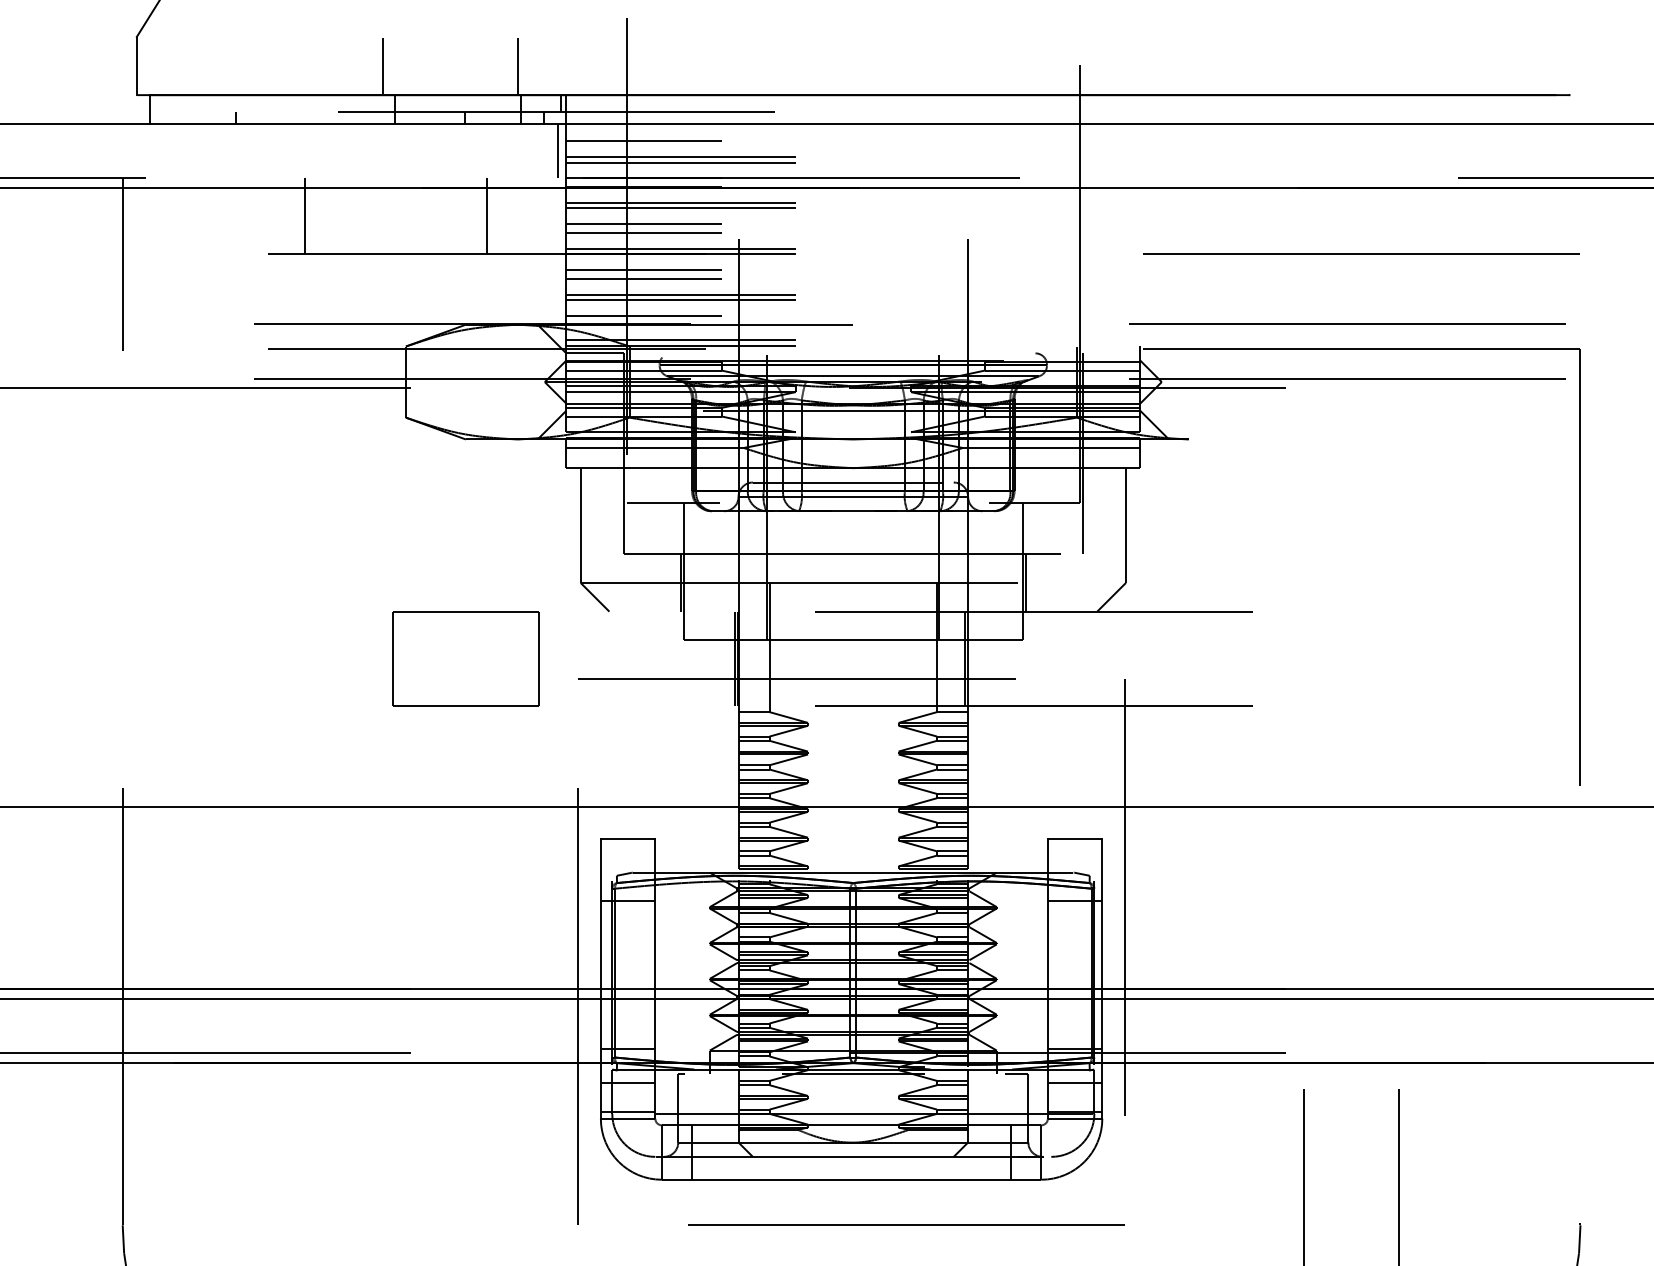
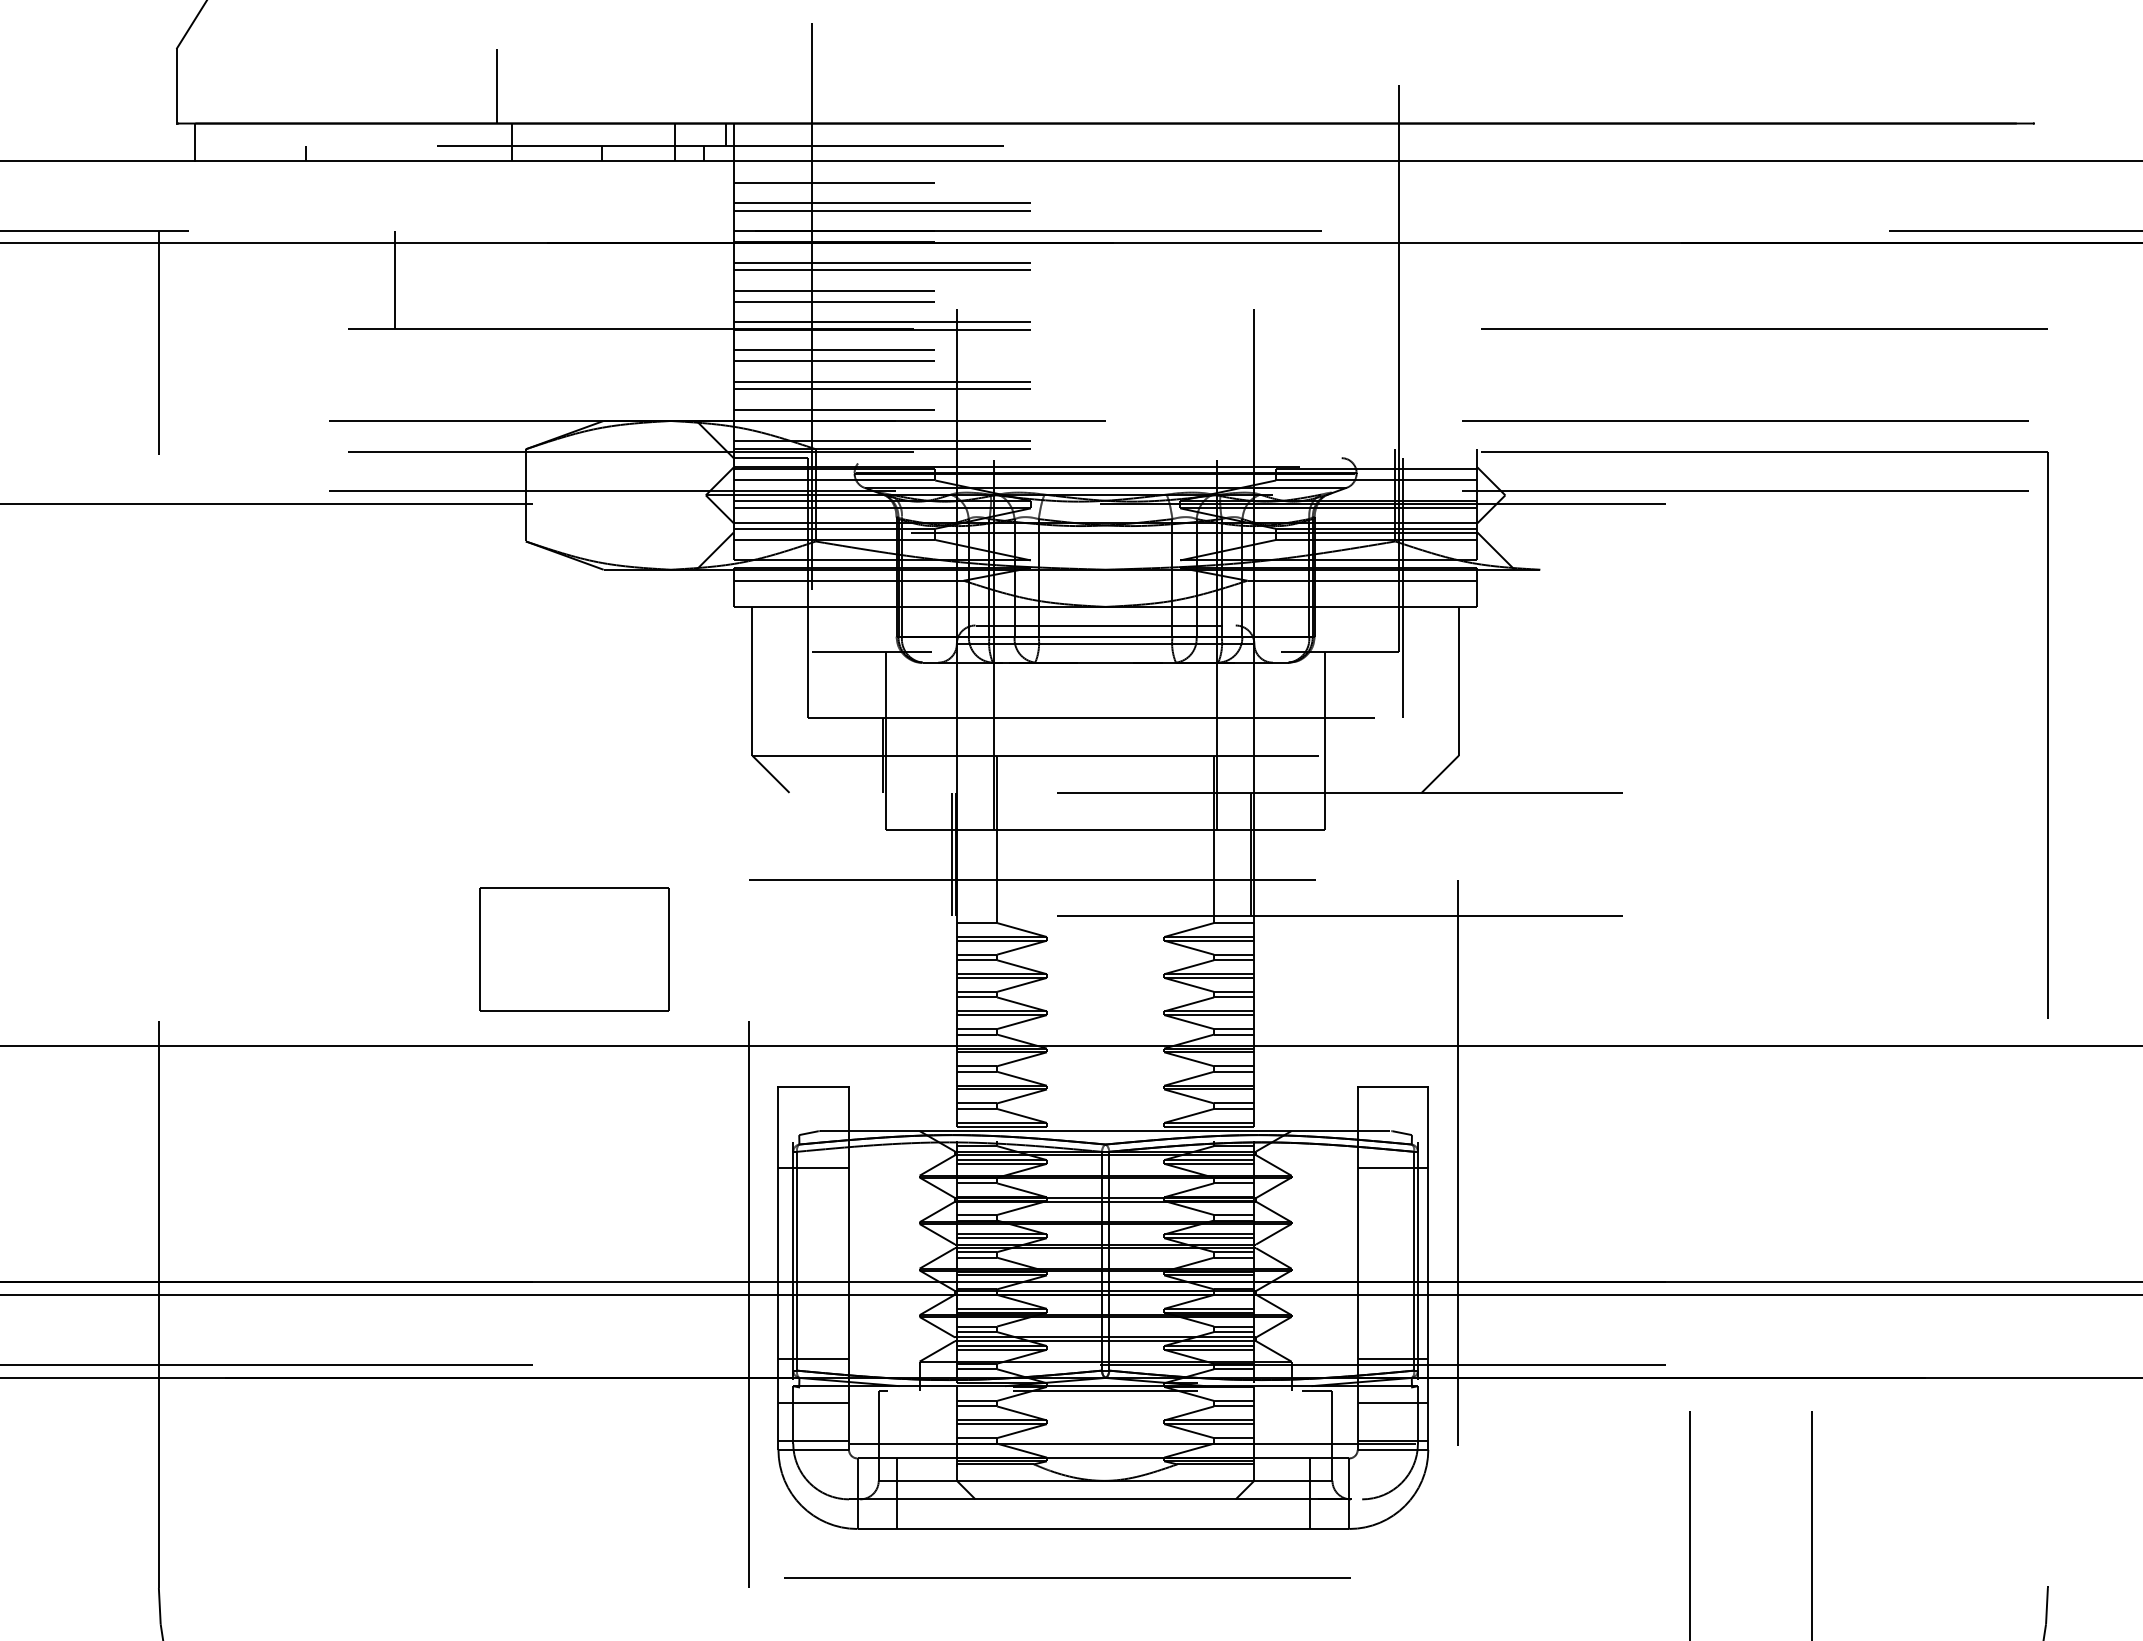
line: (517, 66) -> (670, 86), removed
line: (557, 150) -> (722, 195), removed
line: (487, 216) -> (631, 280), removed
line: (1025, 582) -> (1328, 755), removed
part: (465, 659) -> (574, 949), moved
line: (906, 1224) -> (1067, 1577), moved

